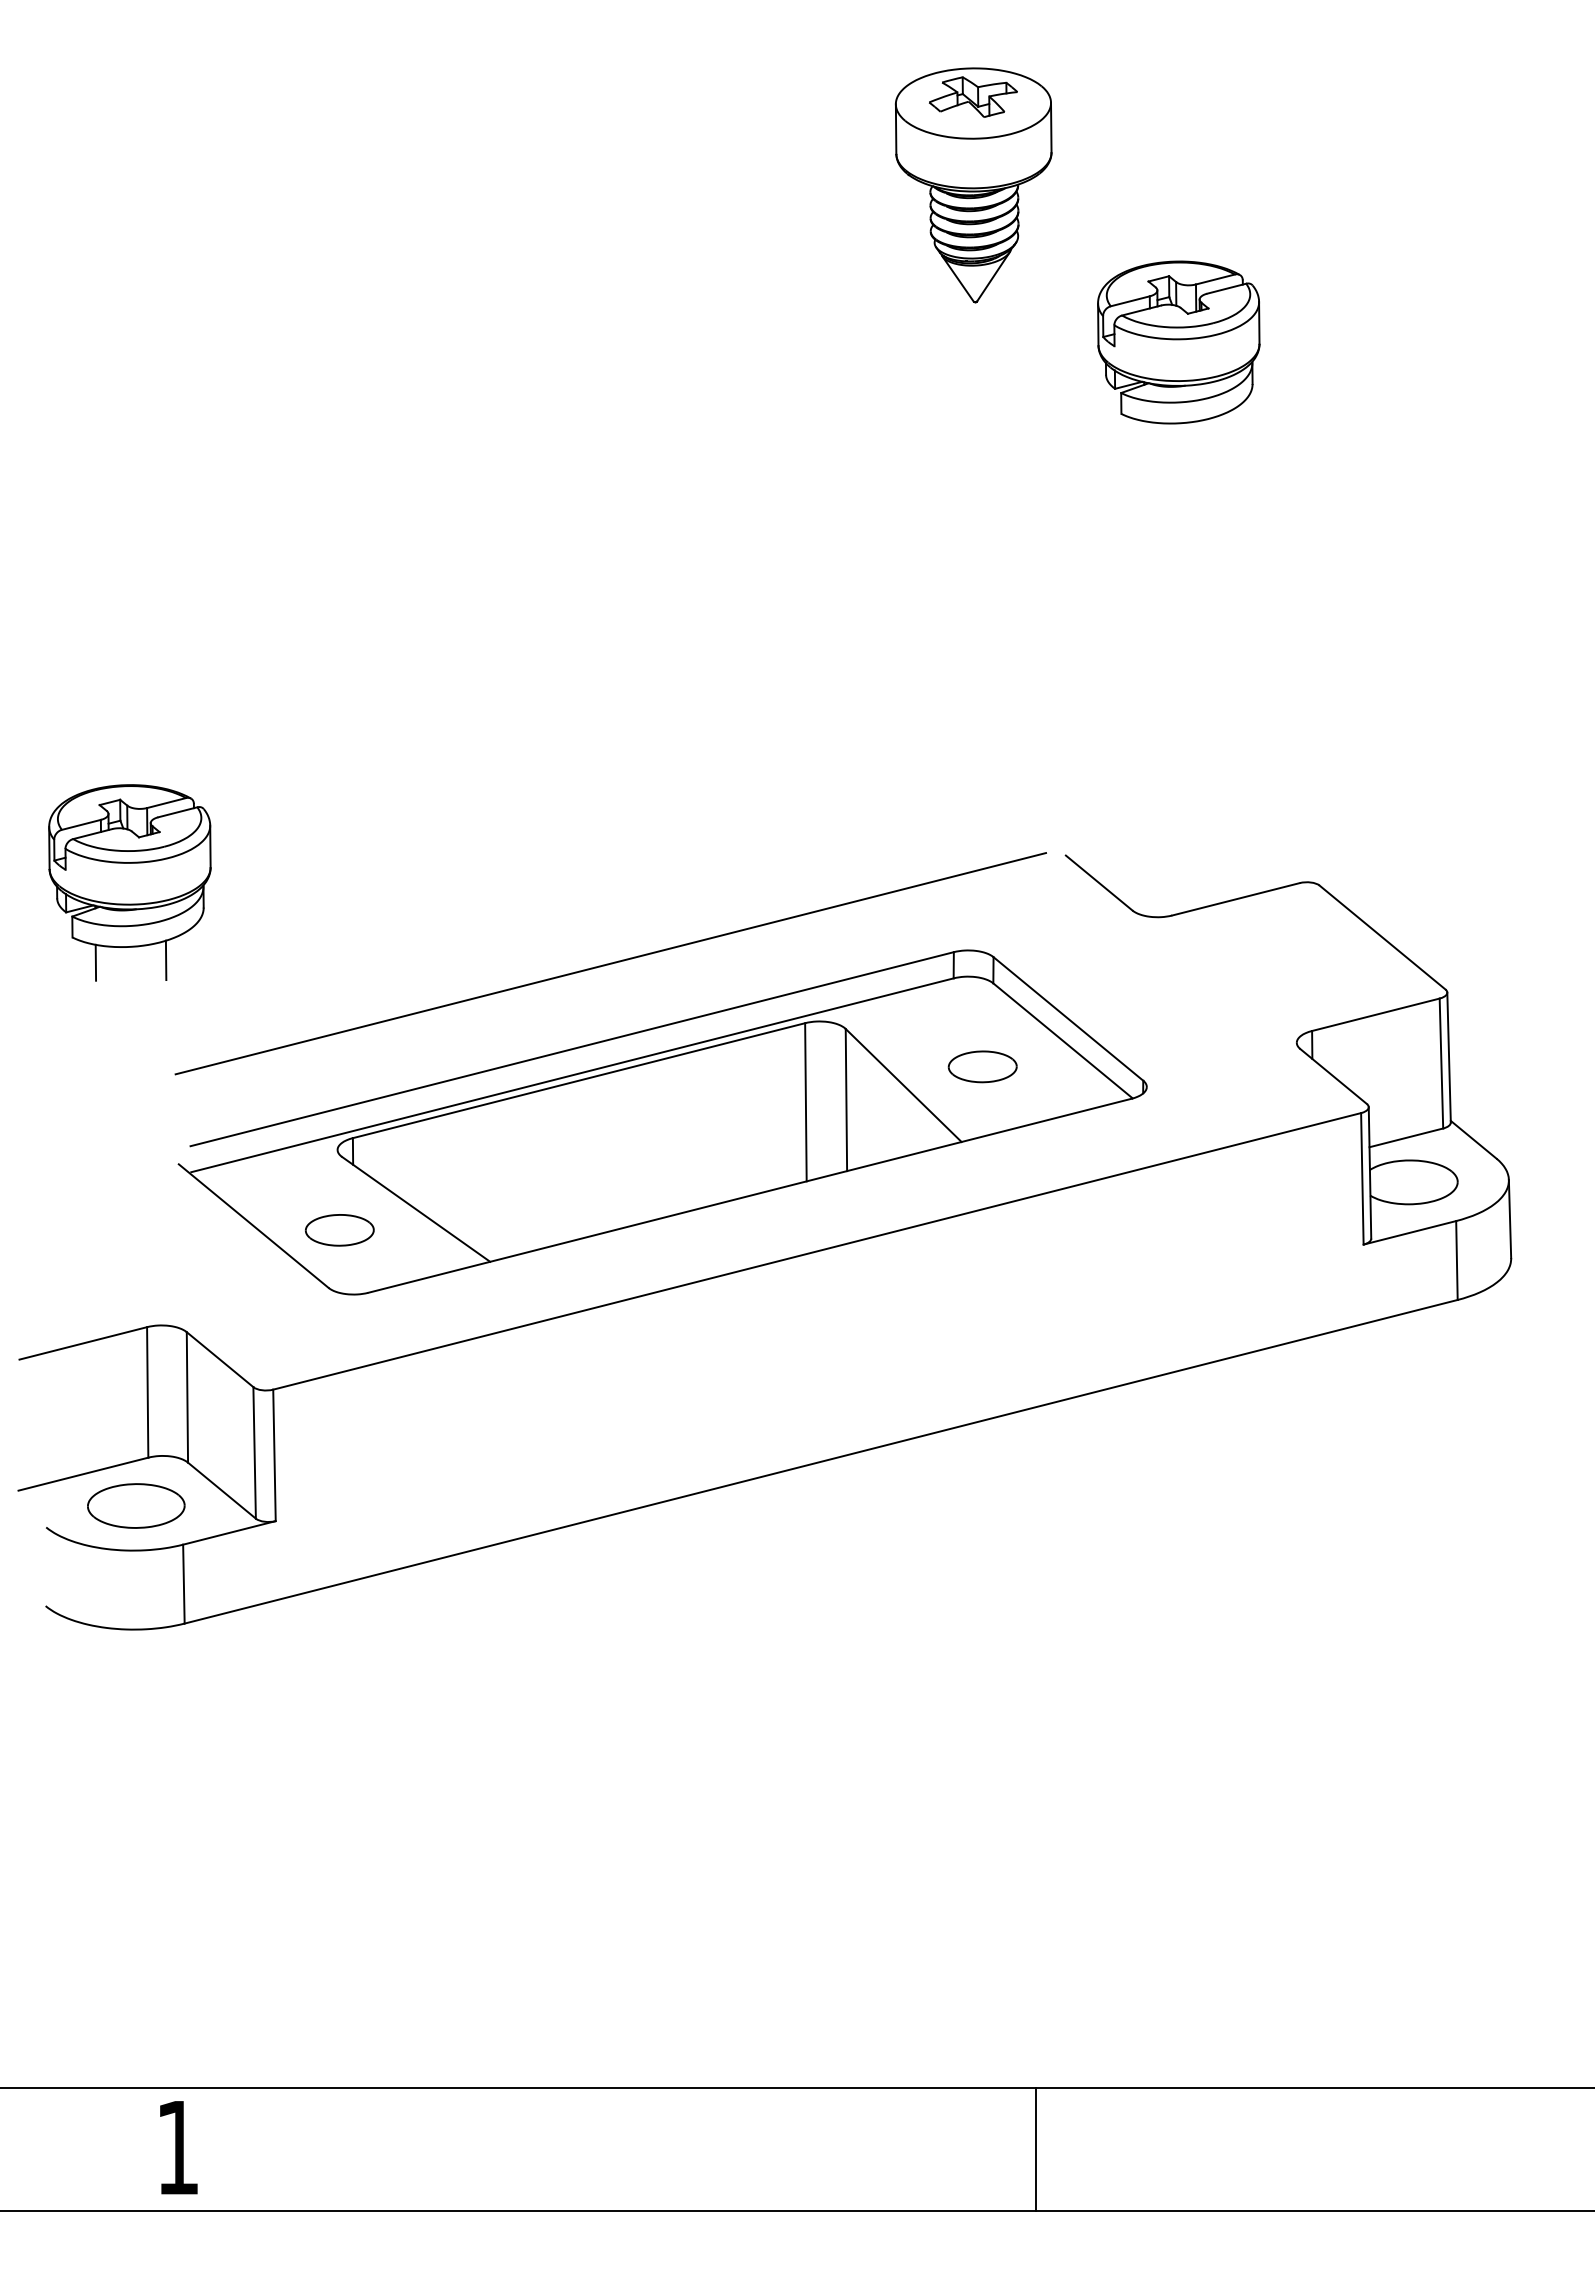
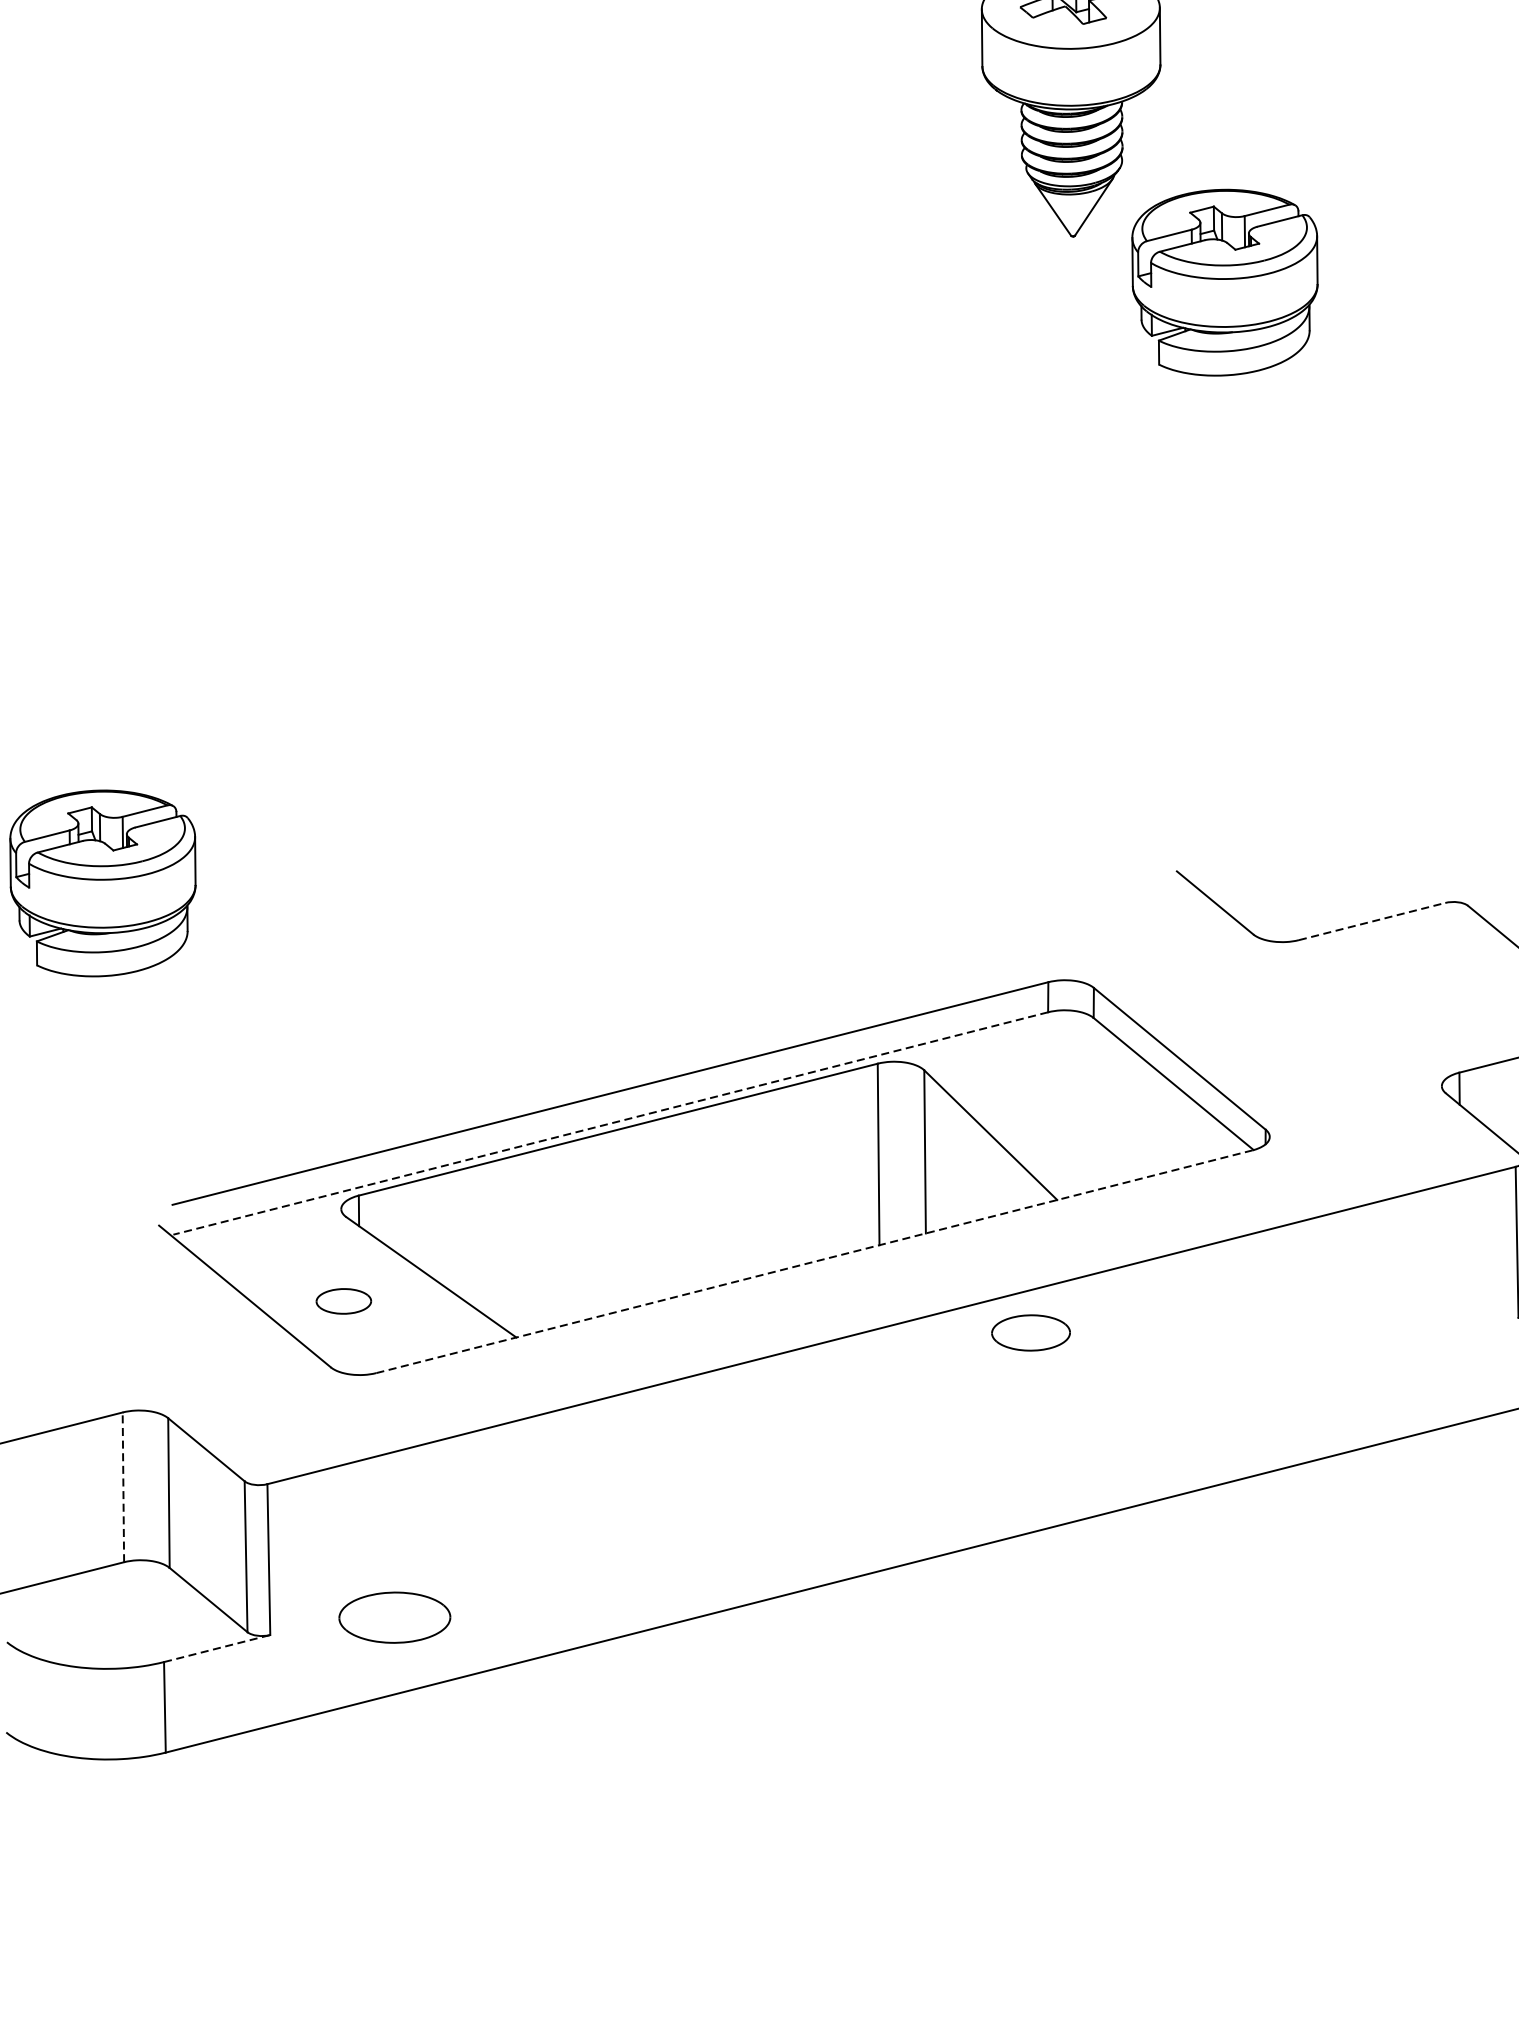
part: (1178, 342) -> (1224, 282), moved
line: (1236, 899) -> (1372, 921), solid -> dashed
line: (165, 960) -> (143, 991), removed
line: (95, 962) -> (63, 994), removed
line: (610, 963) -> (654, 995), removed
part: (982, 1066) -> (1030, 1332), moved
line: (571, 1075) -> (609, 1123), solid -> dashed
line: (749, 1195) -> (813, 1261), solid -> dashed
part: (339, 1230) -> (343, 1301), size x0.7
line: (147, 1391) -> (123, 1486), solid -> dashed
part: (136, 1505) -> (395, 1617), moved
line: (229, 1532) -> (217, 1648), solid -> dashed

